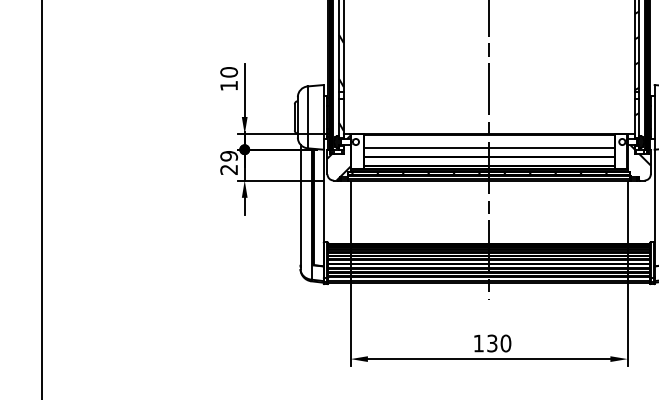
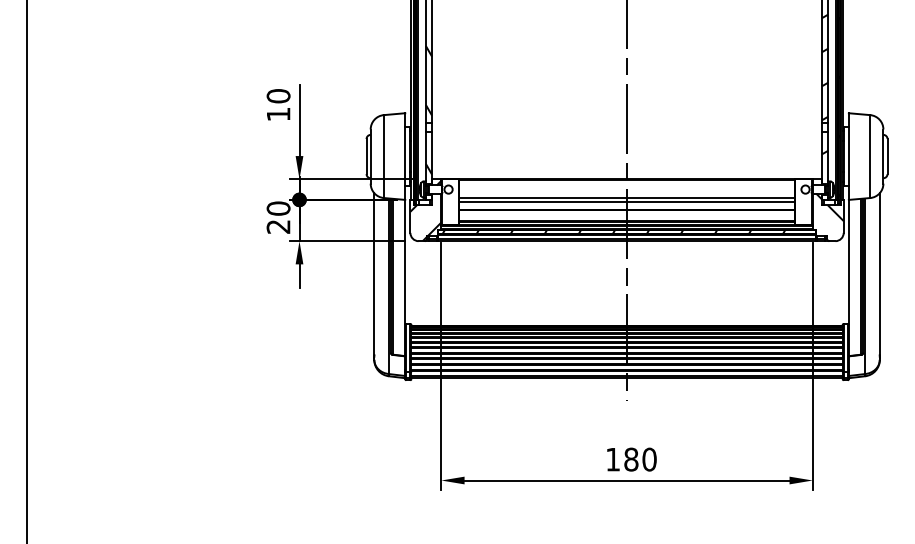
line: (488, 150) -> (626, 201), added
text: (229, 156) -> (278, 208), 29 -> 20
text: (492, 343) -> (631, 459), 130 -> 180

